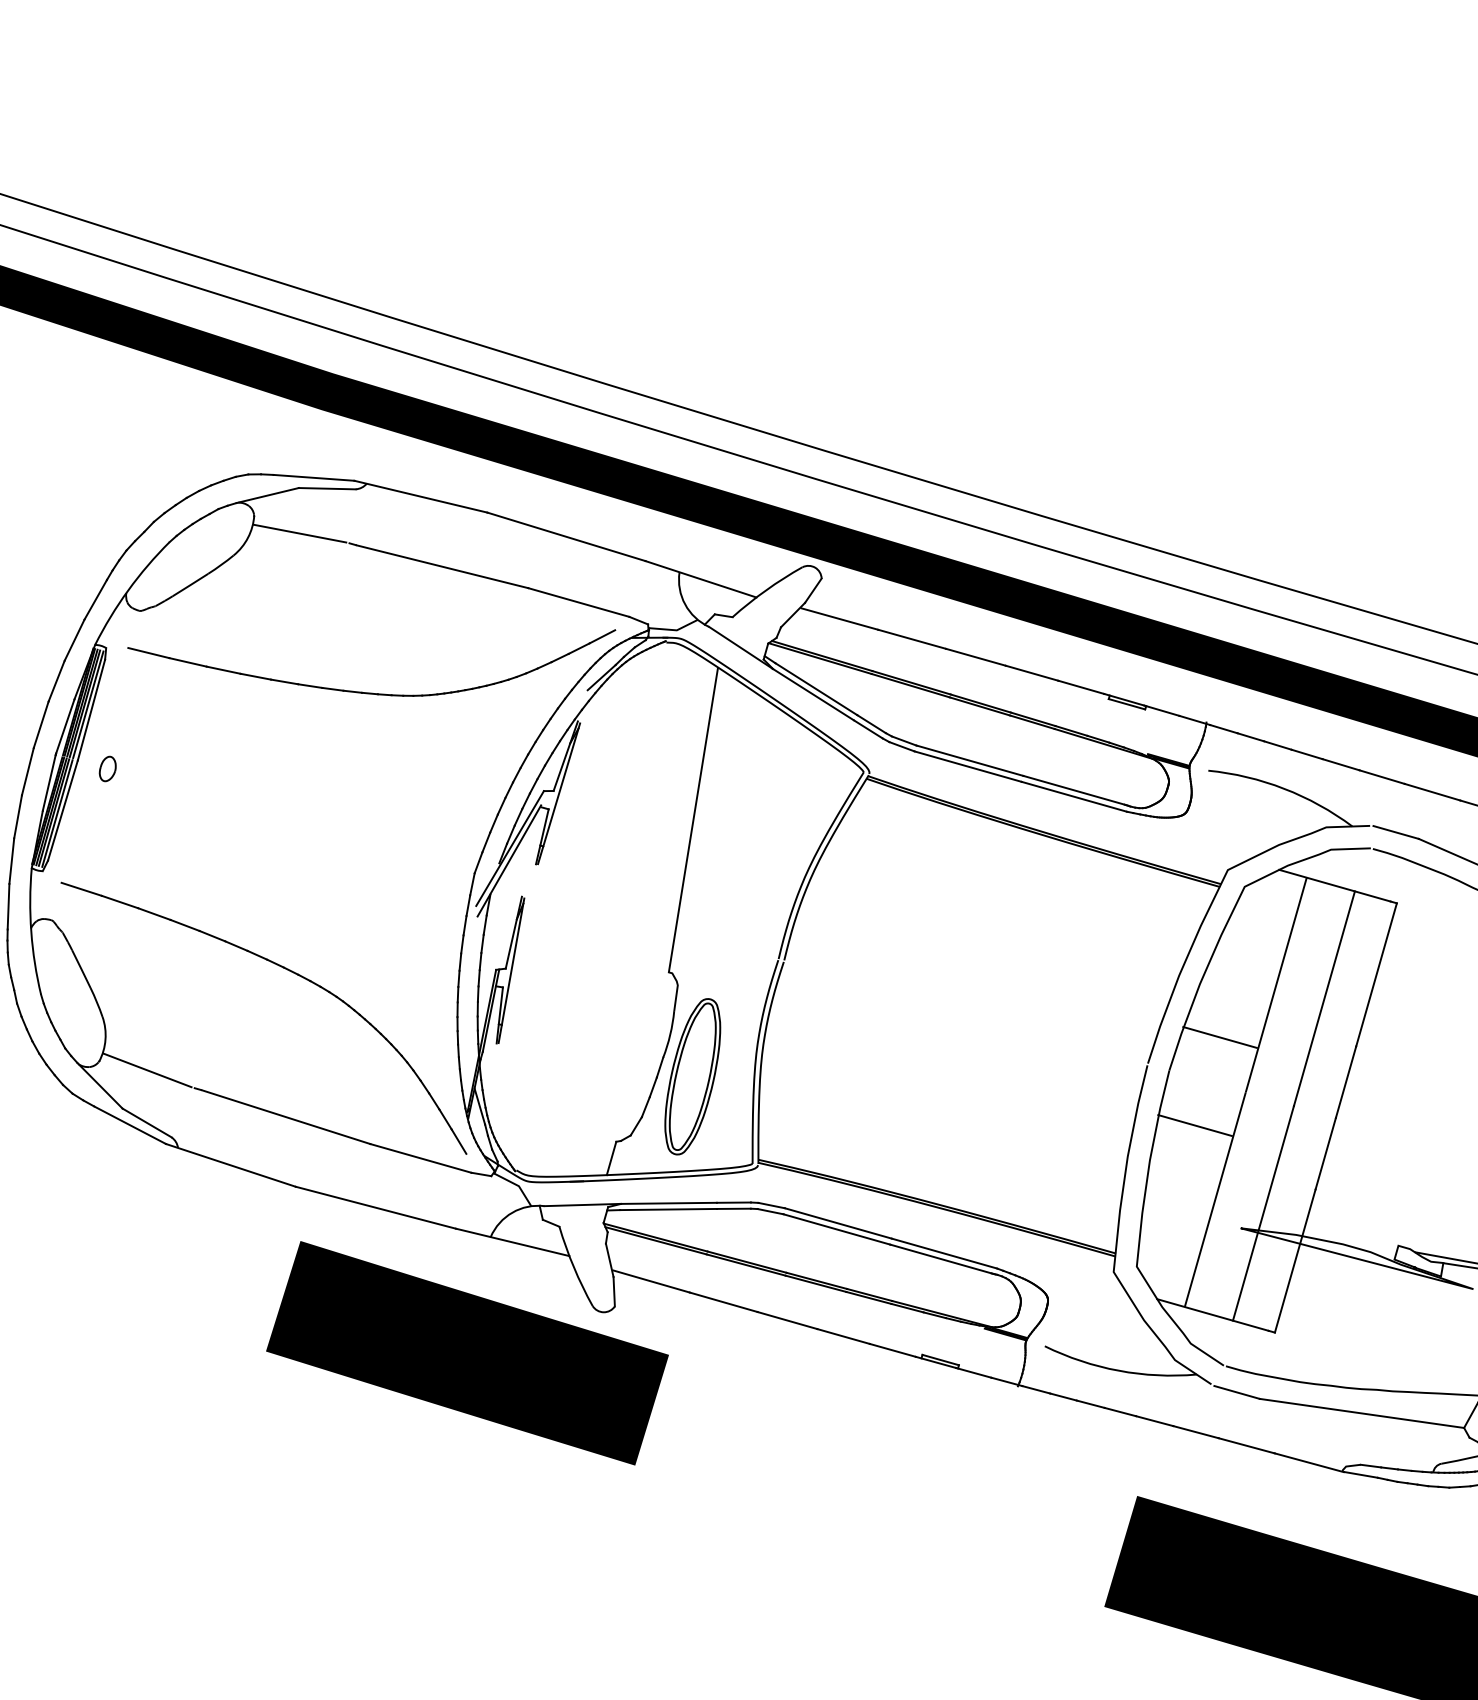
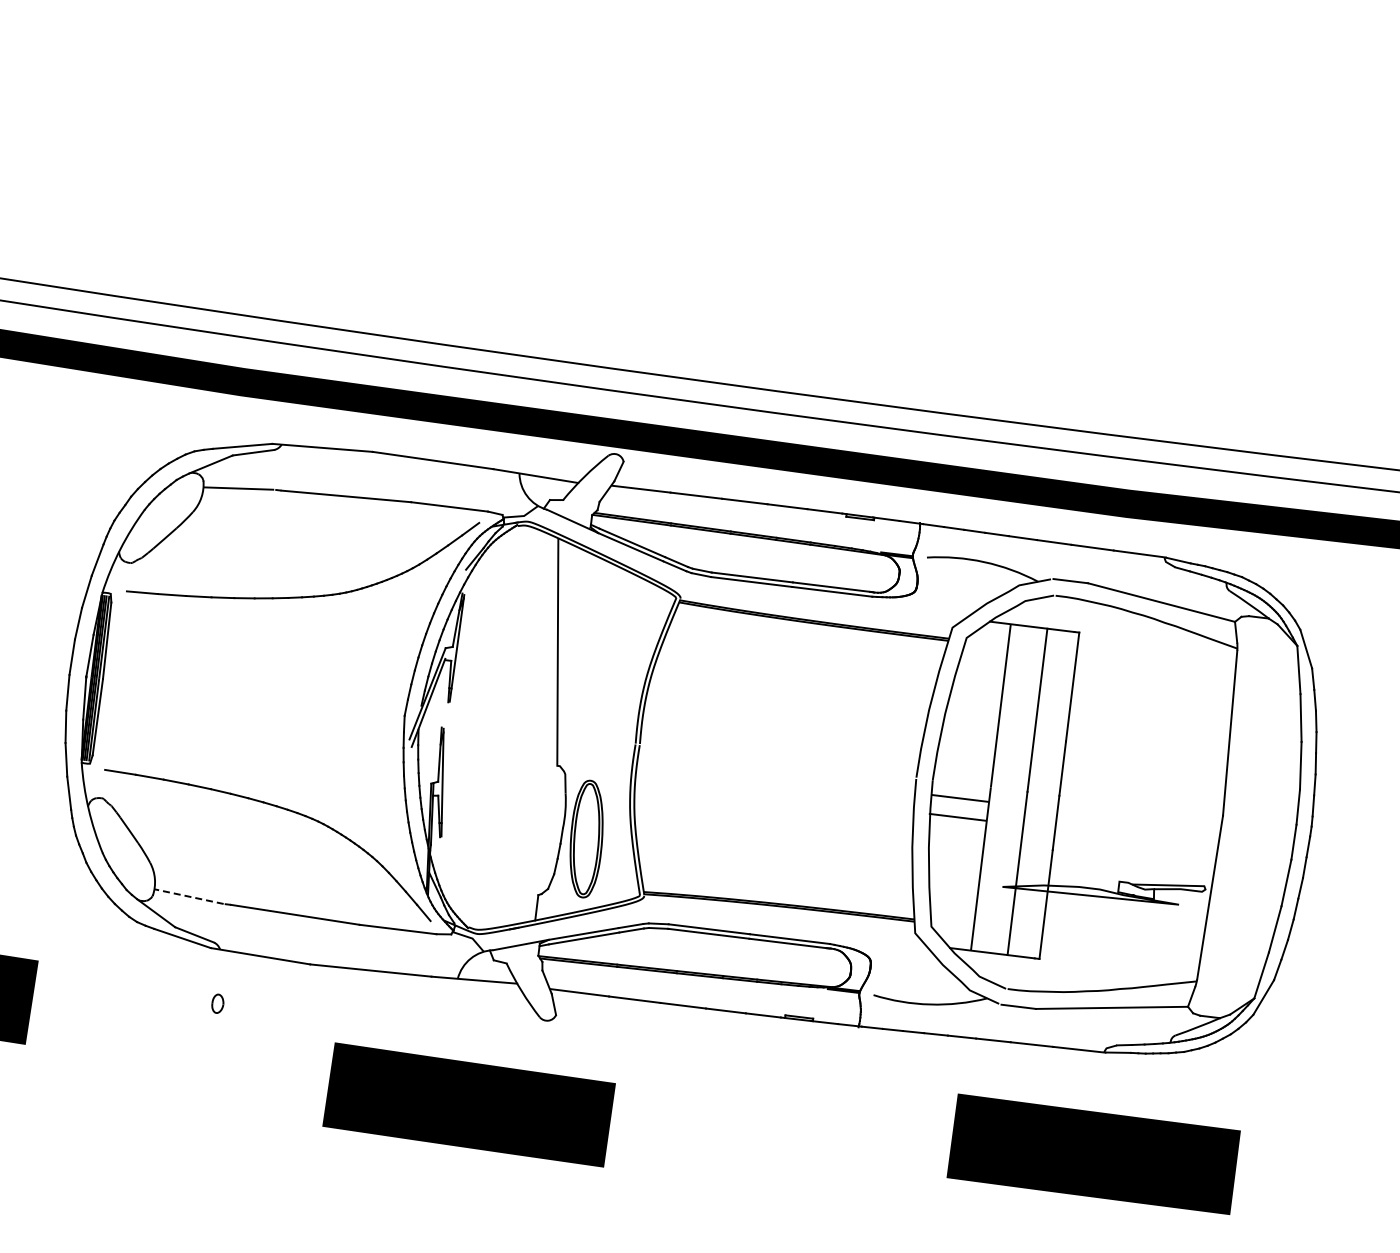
part: (107, 768) -> (217, 1003), moved
line: (1219, 1036) -> (959, 797), moved
line: (146, 1070) -> (188, 896), solid -> dashed
curve: (466, 1352) -> (468, 1104), moved

